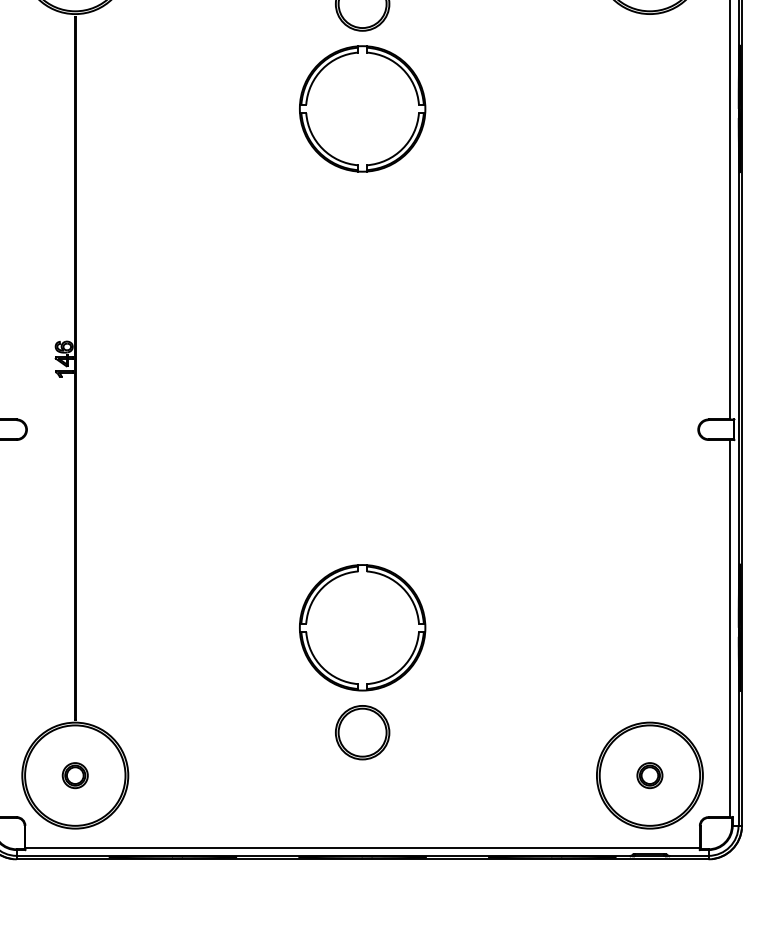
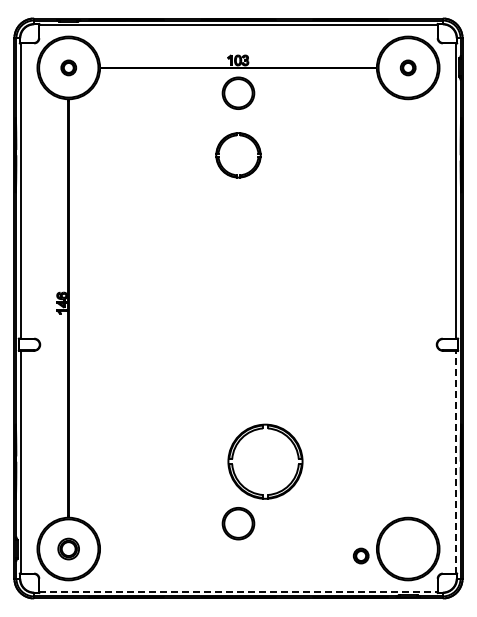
part: (362, 109) -> (238, 155), size x0.6
part: (362, 627) -> (265, 461), moved
line: (730, 627) -> (455, 461), solid -> dashed
part: (74, 774) -> (68, 548), size x1.4
part: (648, 774) -> (360, 555), moved
line: (362, 847) -> (238, 591), solid -> dashed

